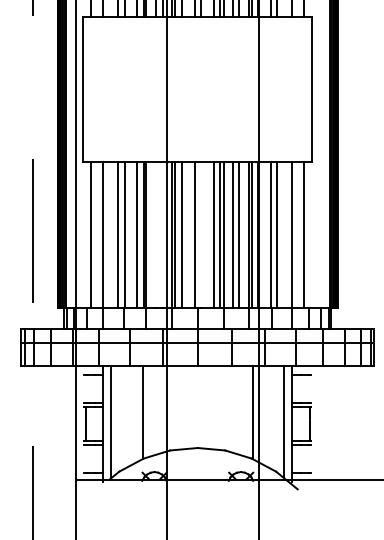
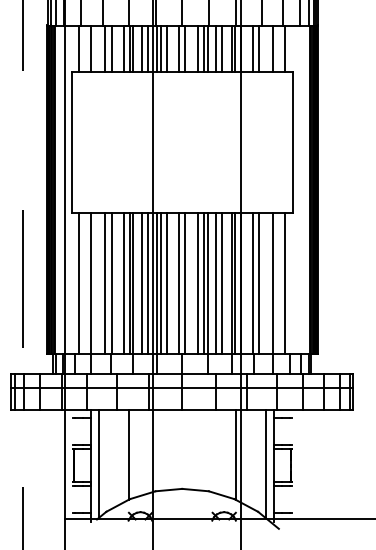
line: (156, 234) -> (142, 282), added
line: (162, 234) -> (148, 282), added
line: (201, 234) -> (185, 282), added

